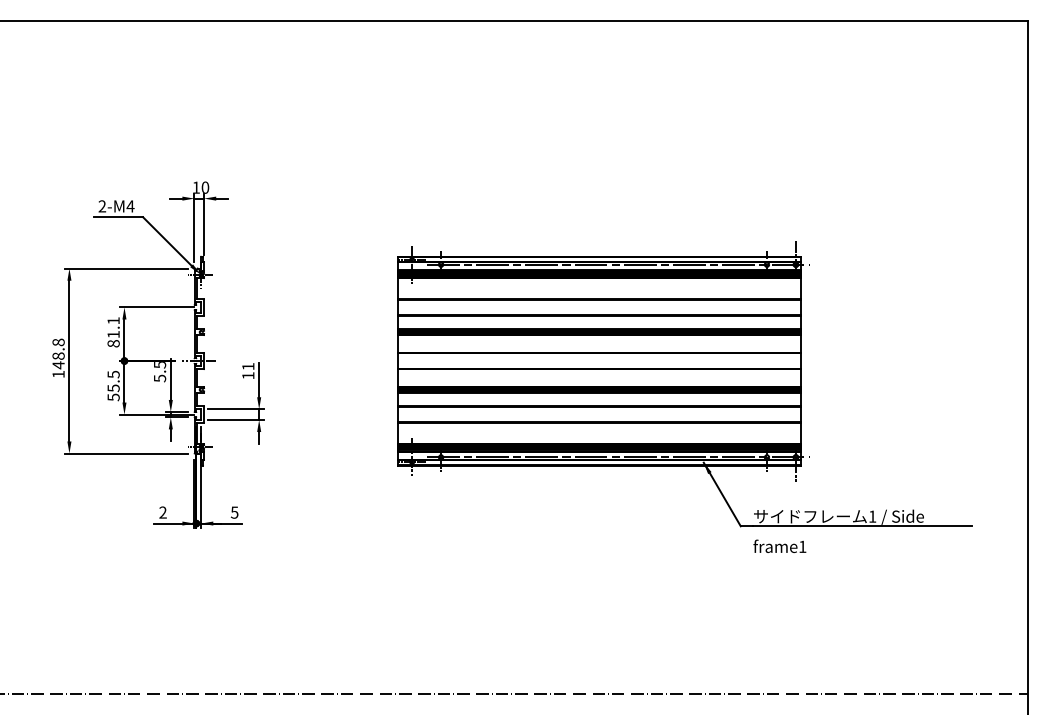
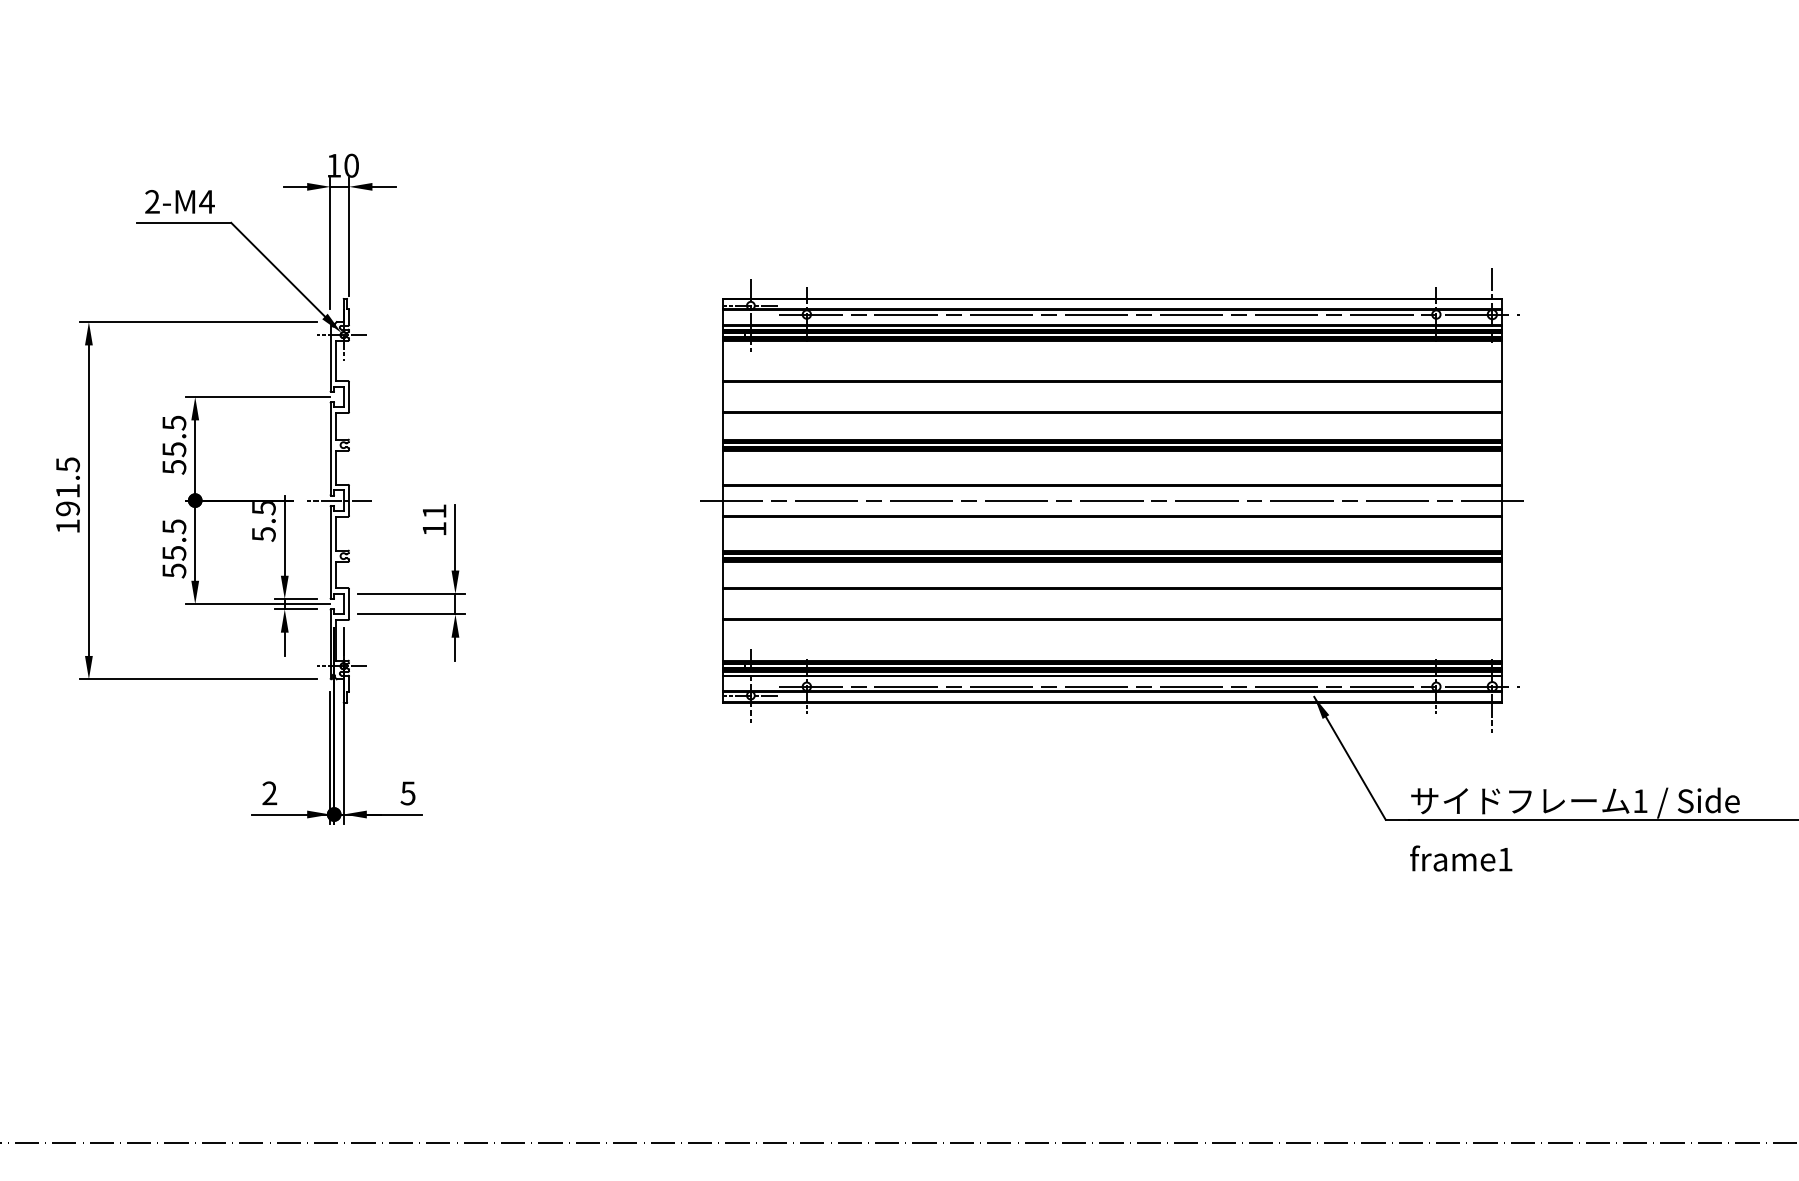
text: (113, 332) -> (174, 445), 81.1 -> 55.5
text: (58, 353) -> (67, 486), 148.8 -> 191.5
line: (598, 361) -> (1110, 501), added

